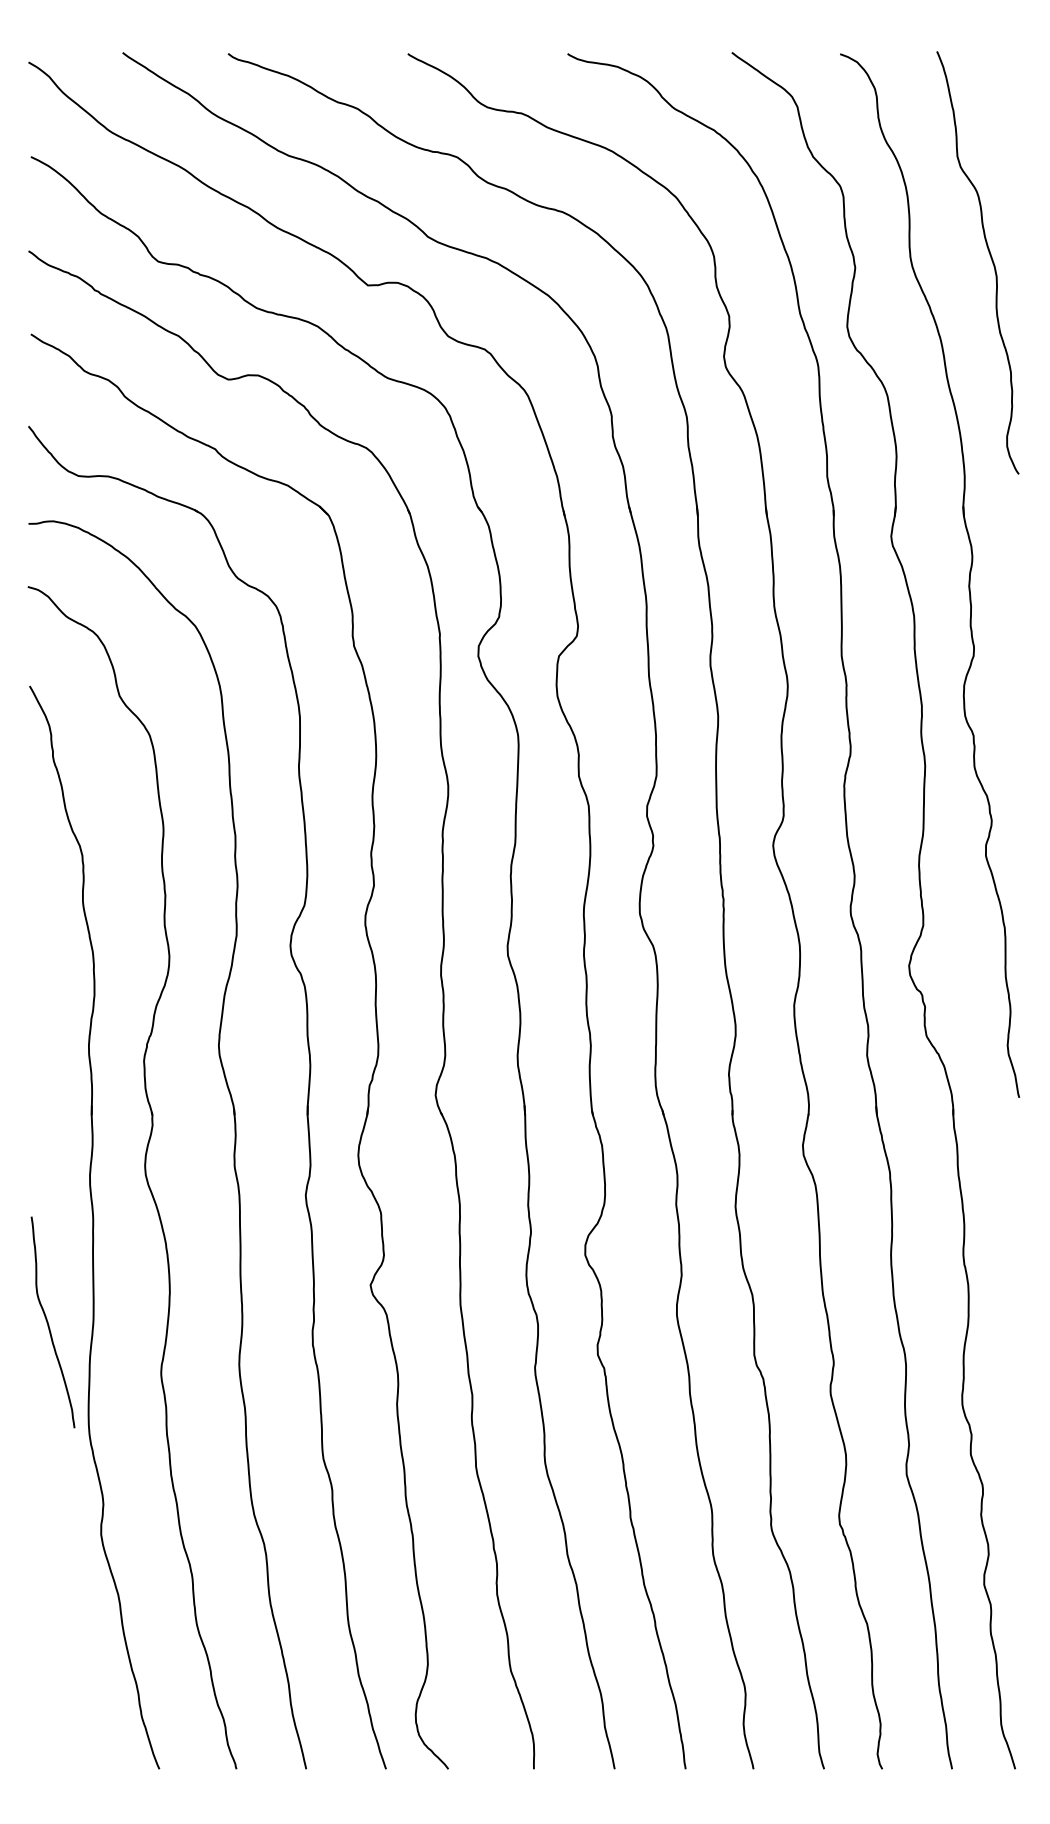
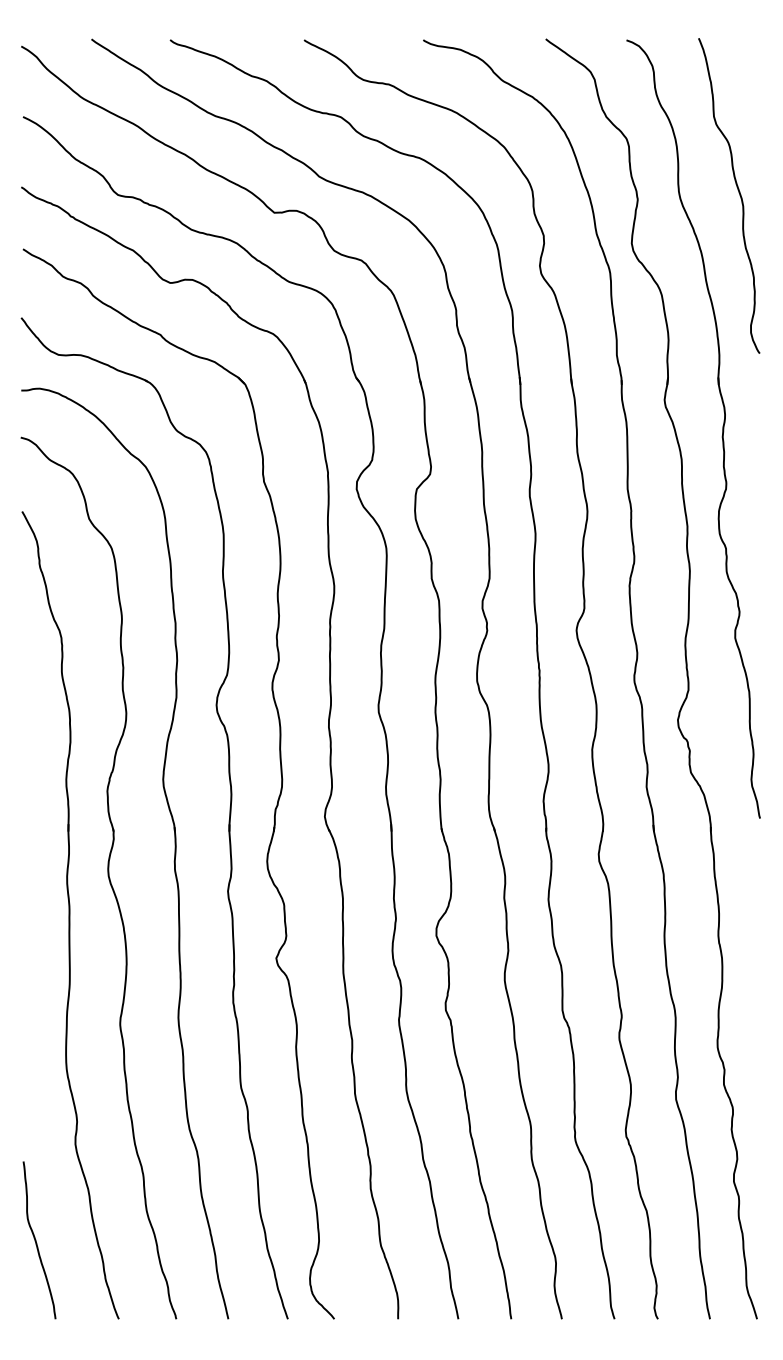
curve: (49, 1324) -> (36, 1241), moved

